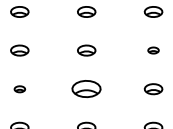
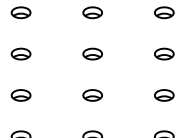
part: (153, 50) -> (164, 54), size x1.67
part: (19, 89) -> (20, 95), size x1.67
part: (86, 89) -> (92, 95), size x0.62

